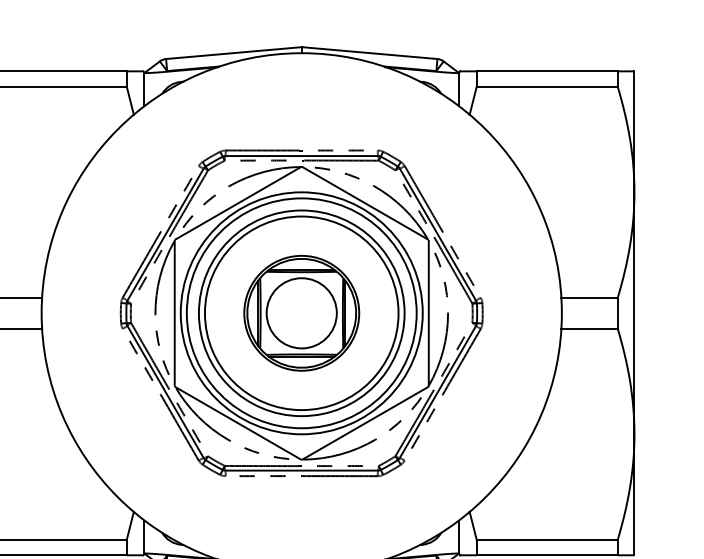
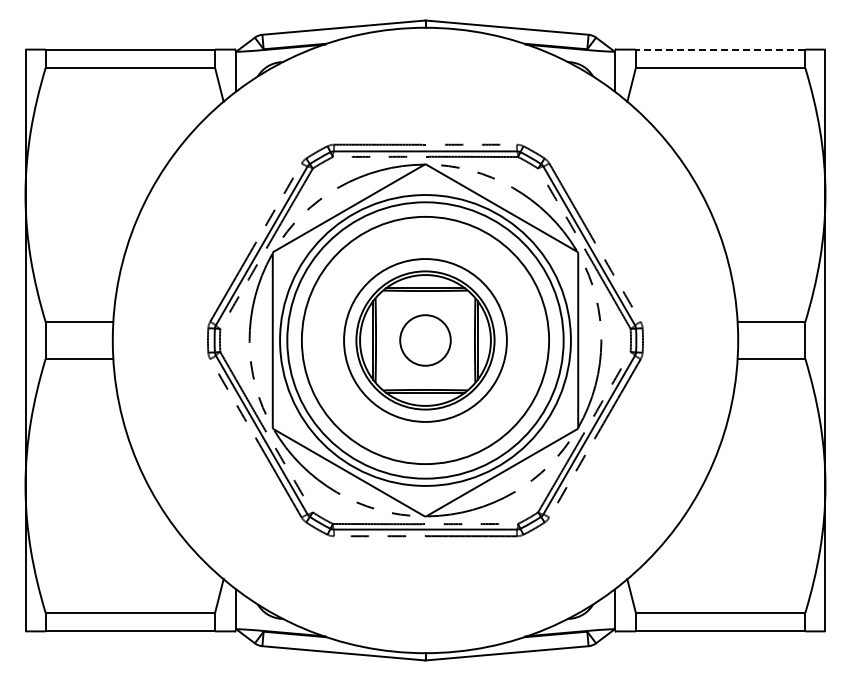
line: (547, 71) -> (720, 49), solid -> dashed
circle: (301, 313) -> (425, 340), size x0.6
circle: (301, 313) -> (425, 340), size x0.7

